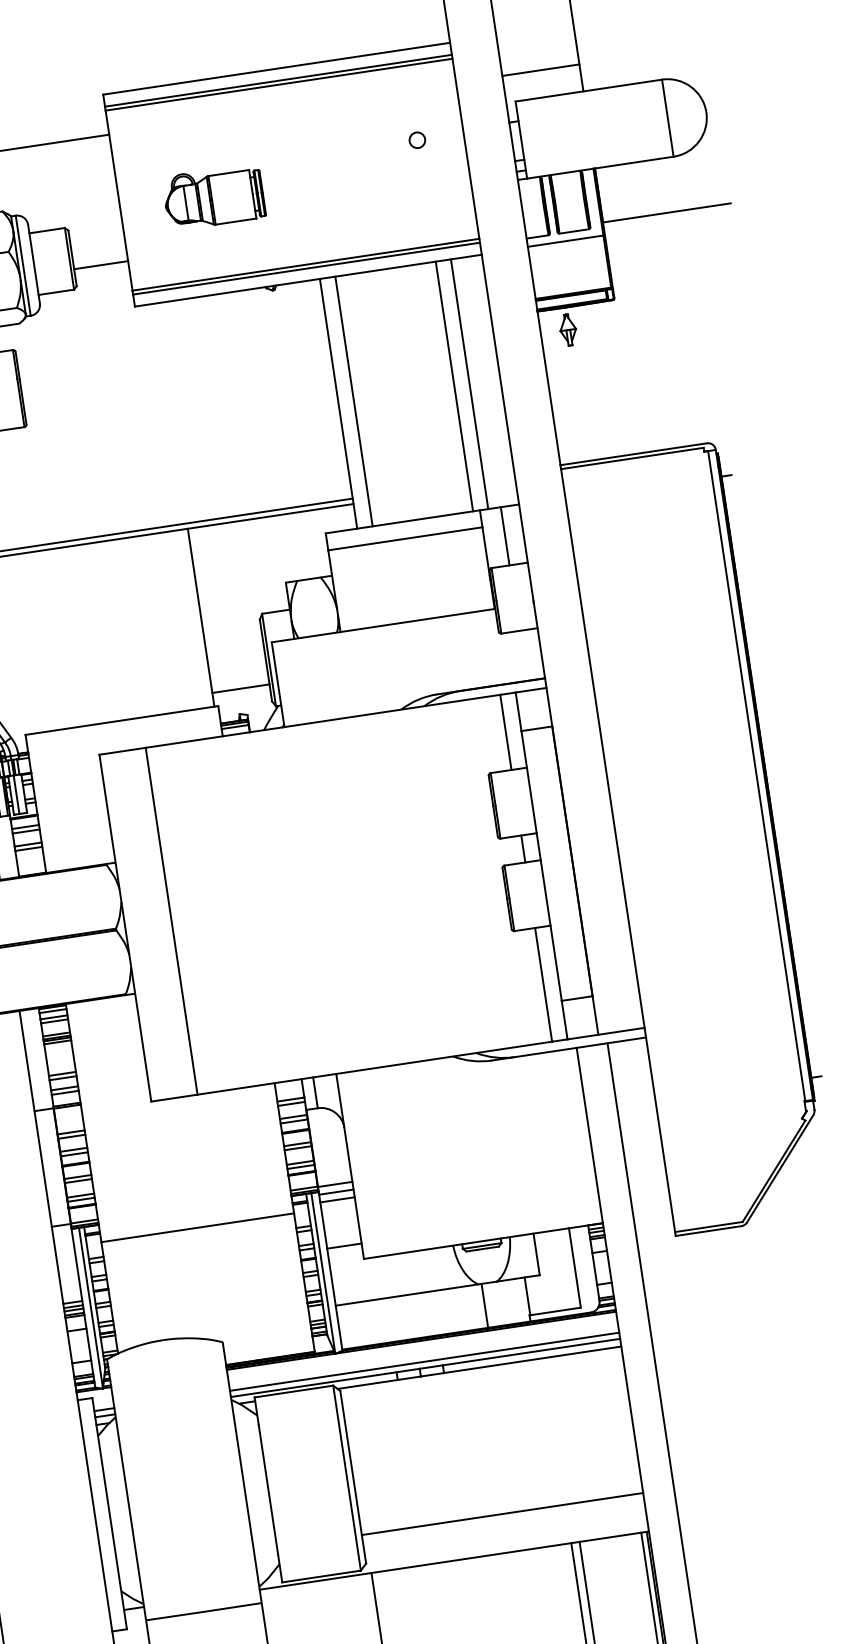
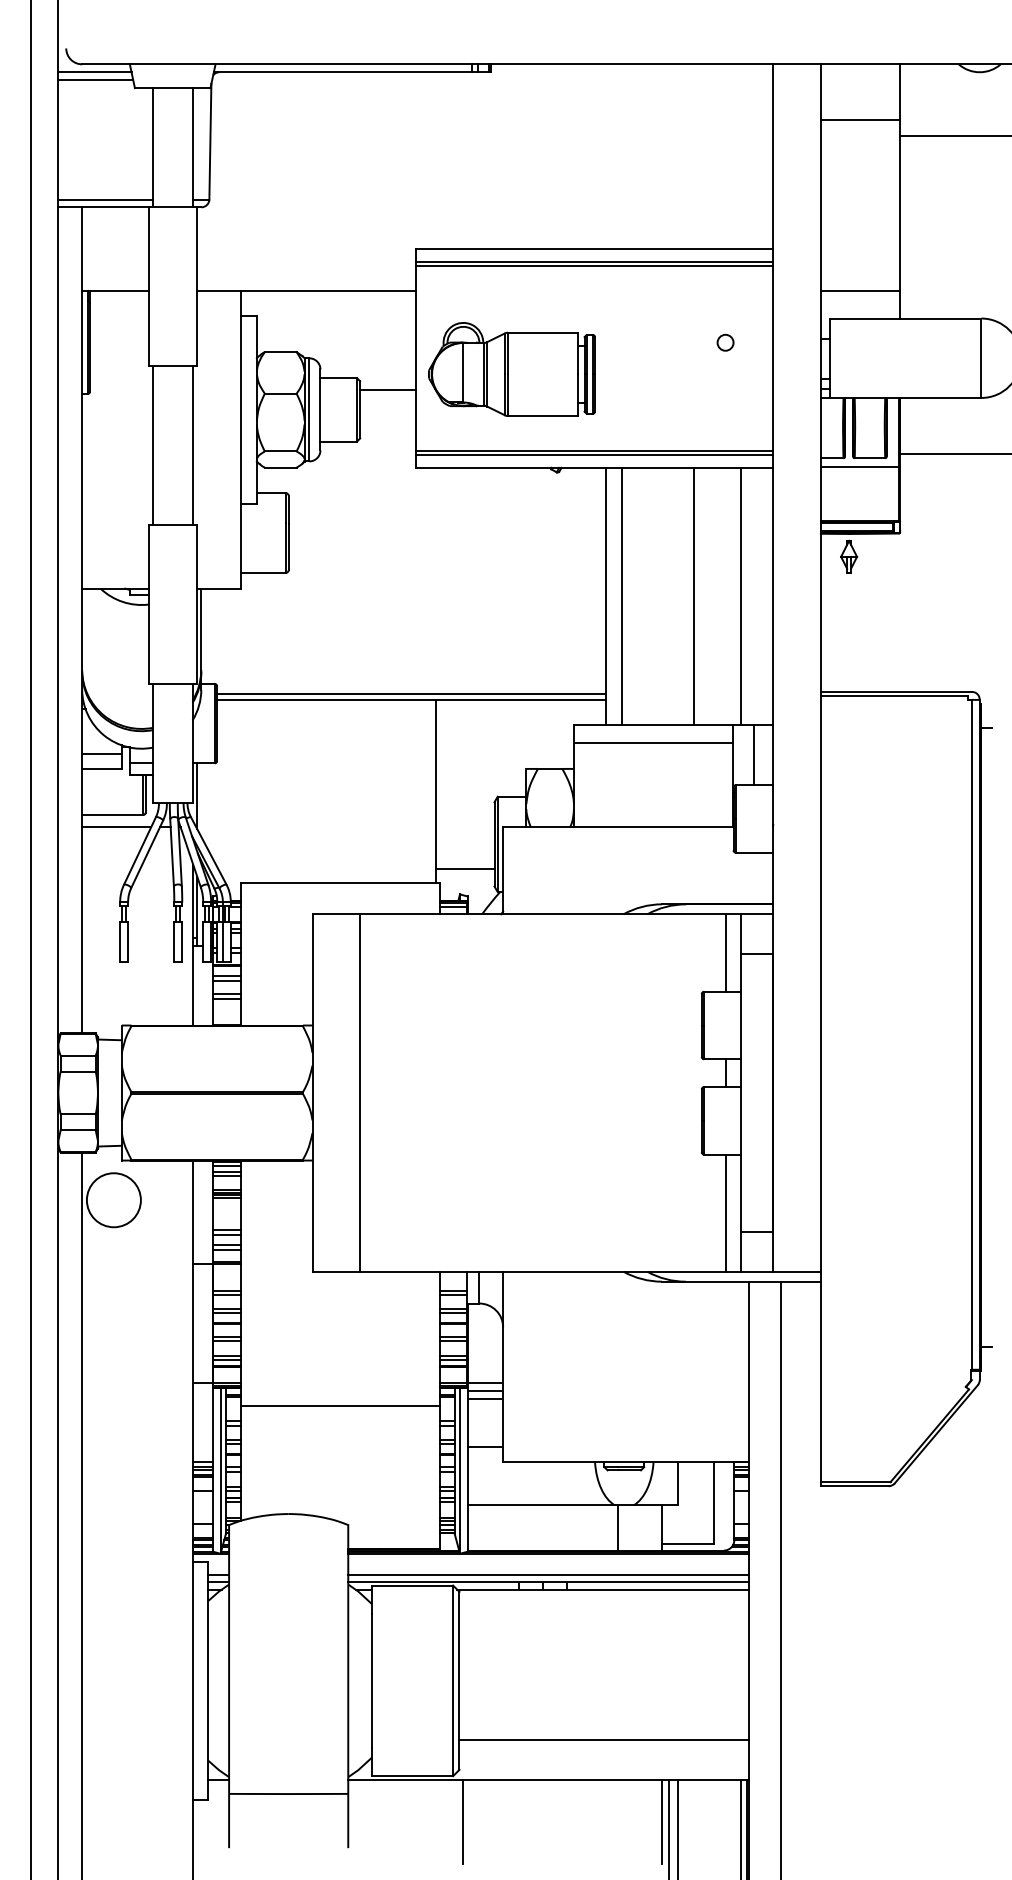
part: (213, 197) -> (511, 369), size x1.67
line: (100, 265) -> (387, 390), moved
line: (454, 386) -> (693, 596), moved
line: (570, 1584) -> (662, 1821), added

